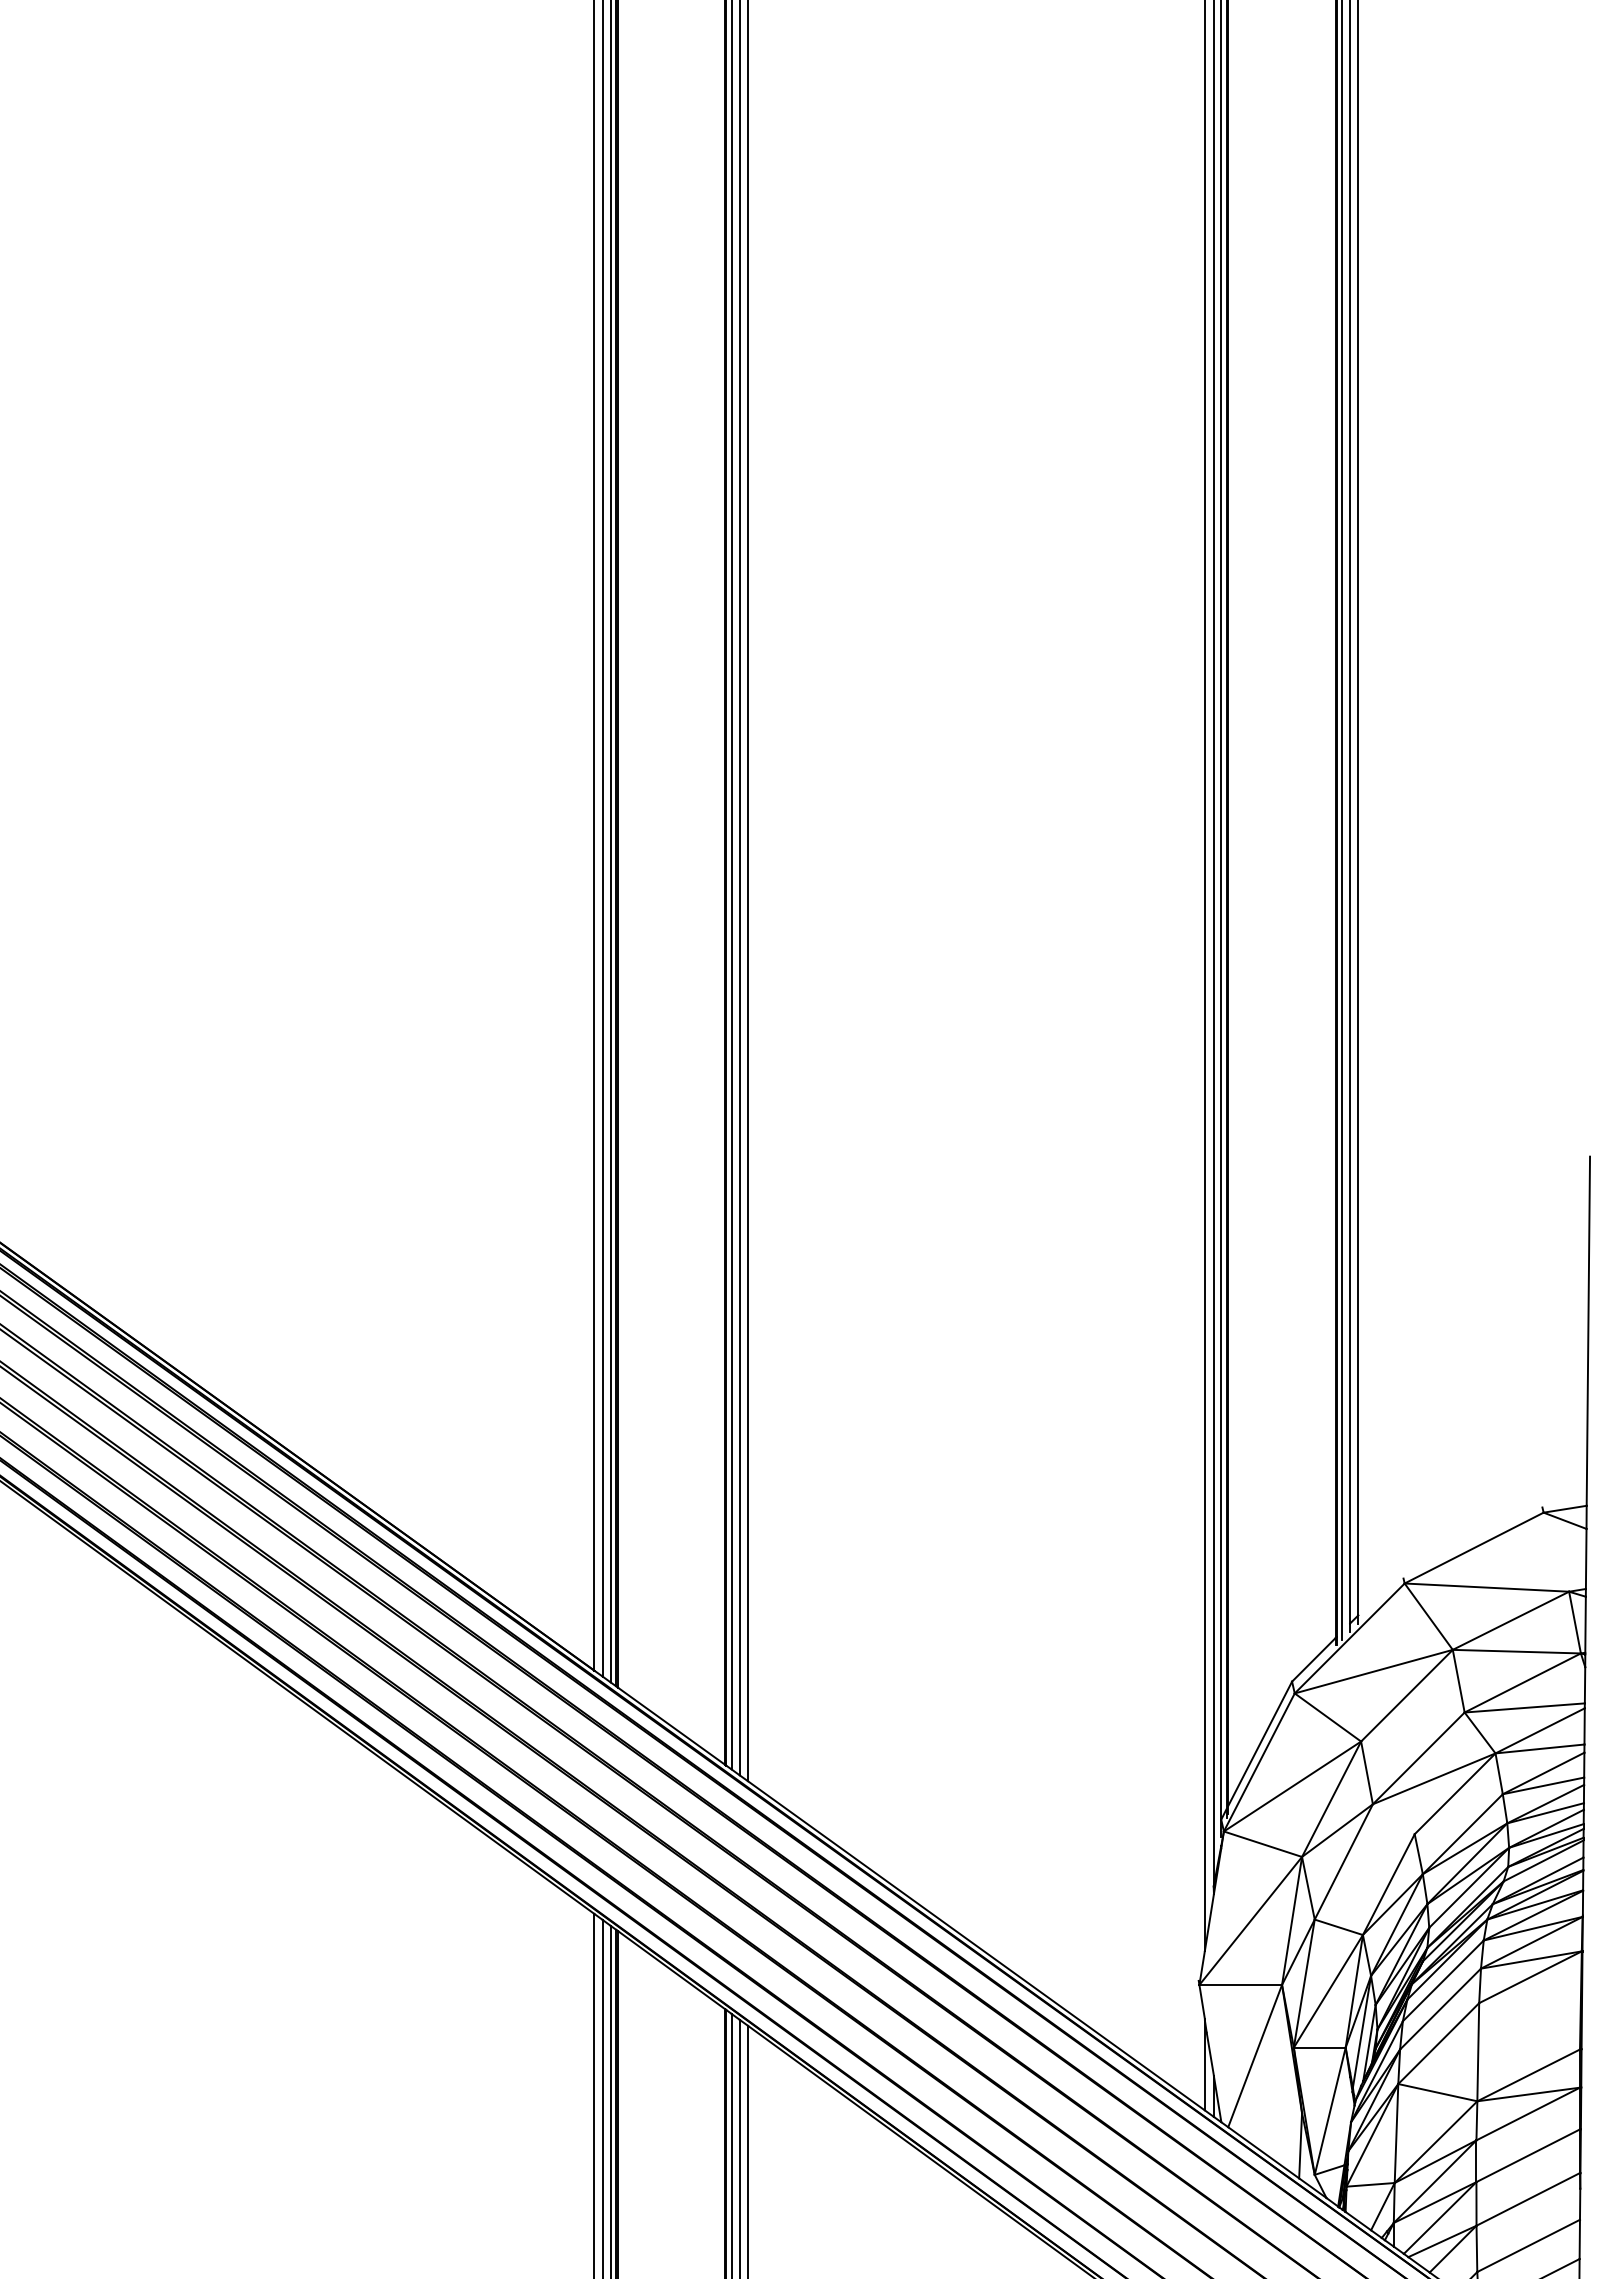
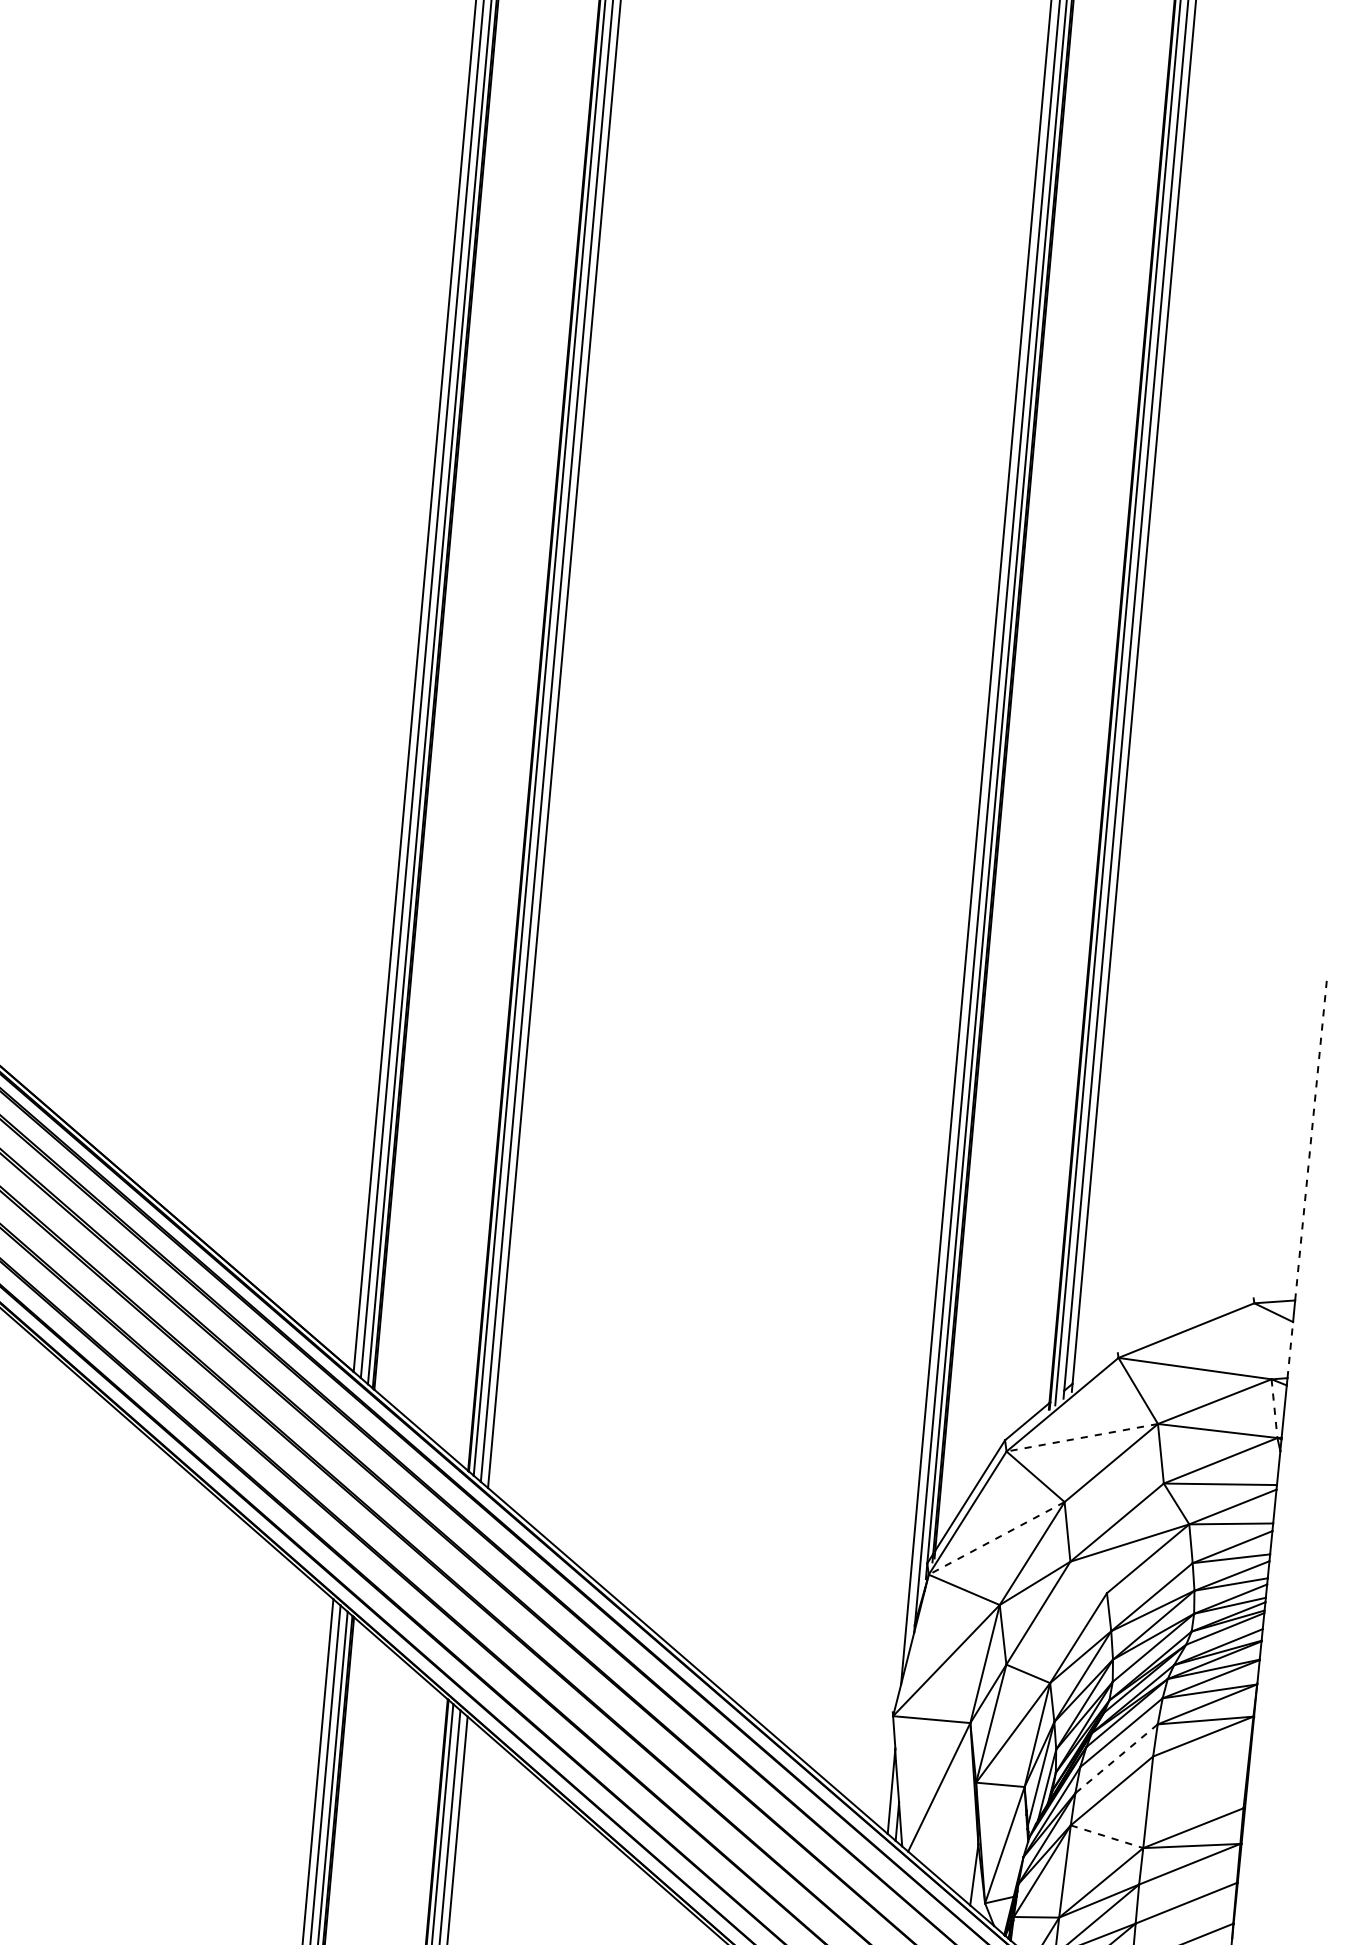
line: (1588, 1331) -> (1311, 1137), solid -> dashed
line: (1586, 1558) -> (1290, 1349), solid -> dashed
line: (1575, 1623) -> (1274, 1409), solid -> dashed
line: (1373, 1671) -> (1082, 1437), solid -> dashed
line: (1292, 1786) -> (996, 1538), solid -> dashed
line: (1440, 2009) -> (1116, 1759), solid -> dashed
line: (1438, 2092) -> (1107, 1836), solid -> dashed

